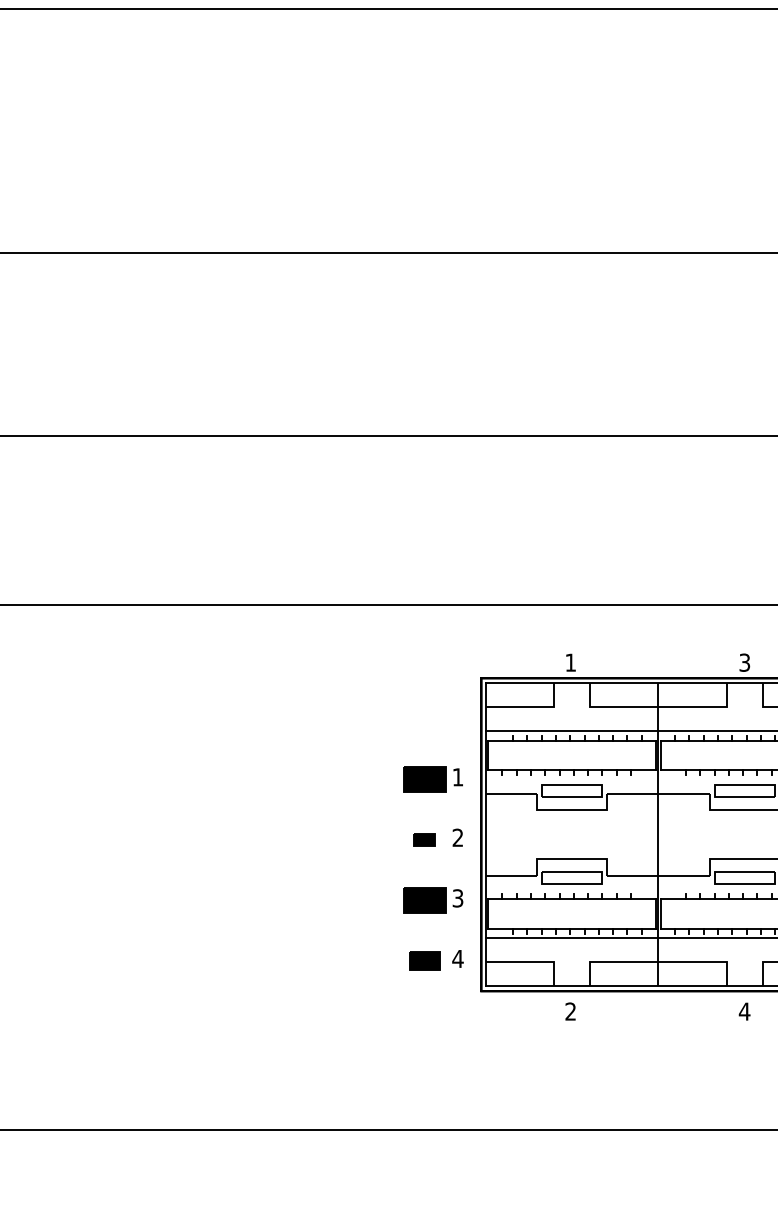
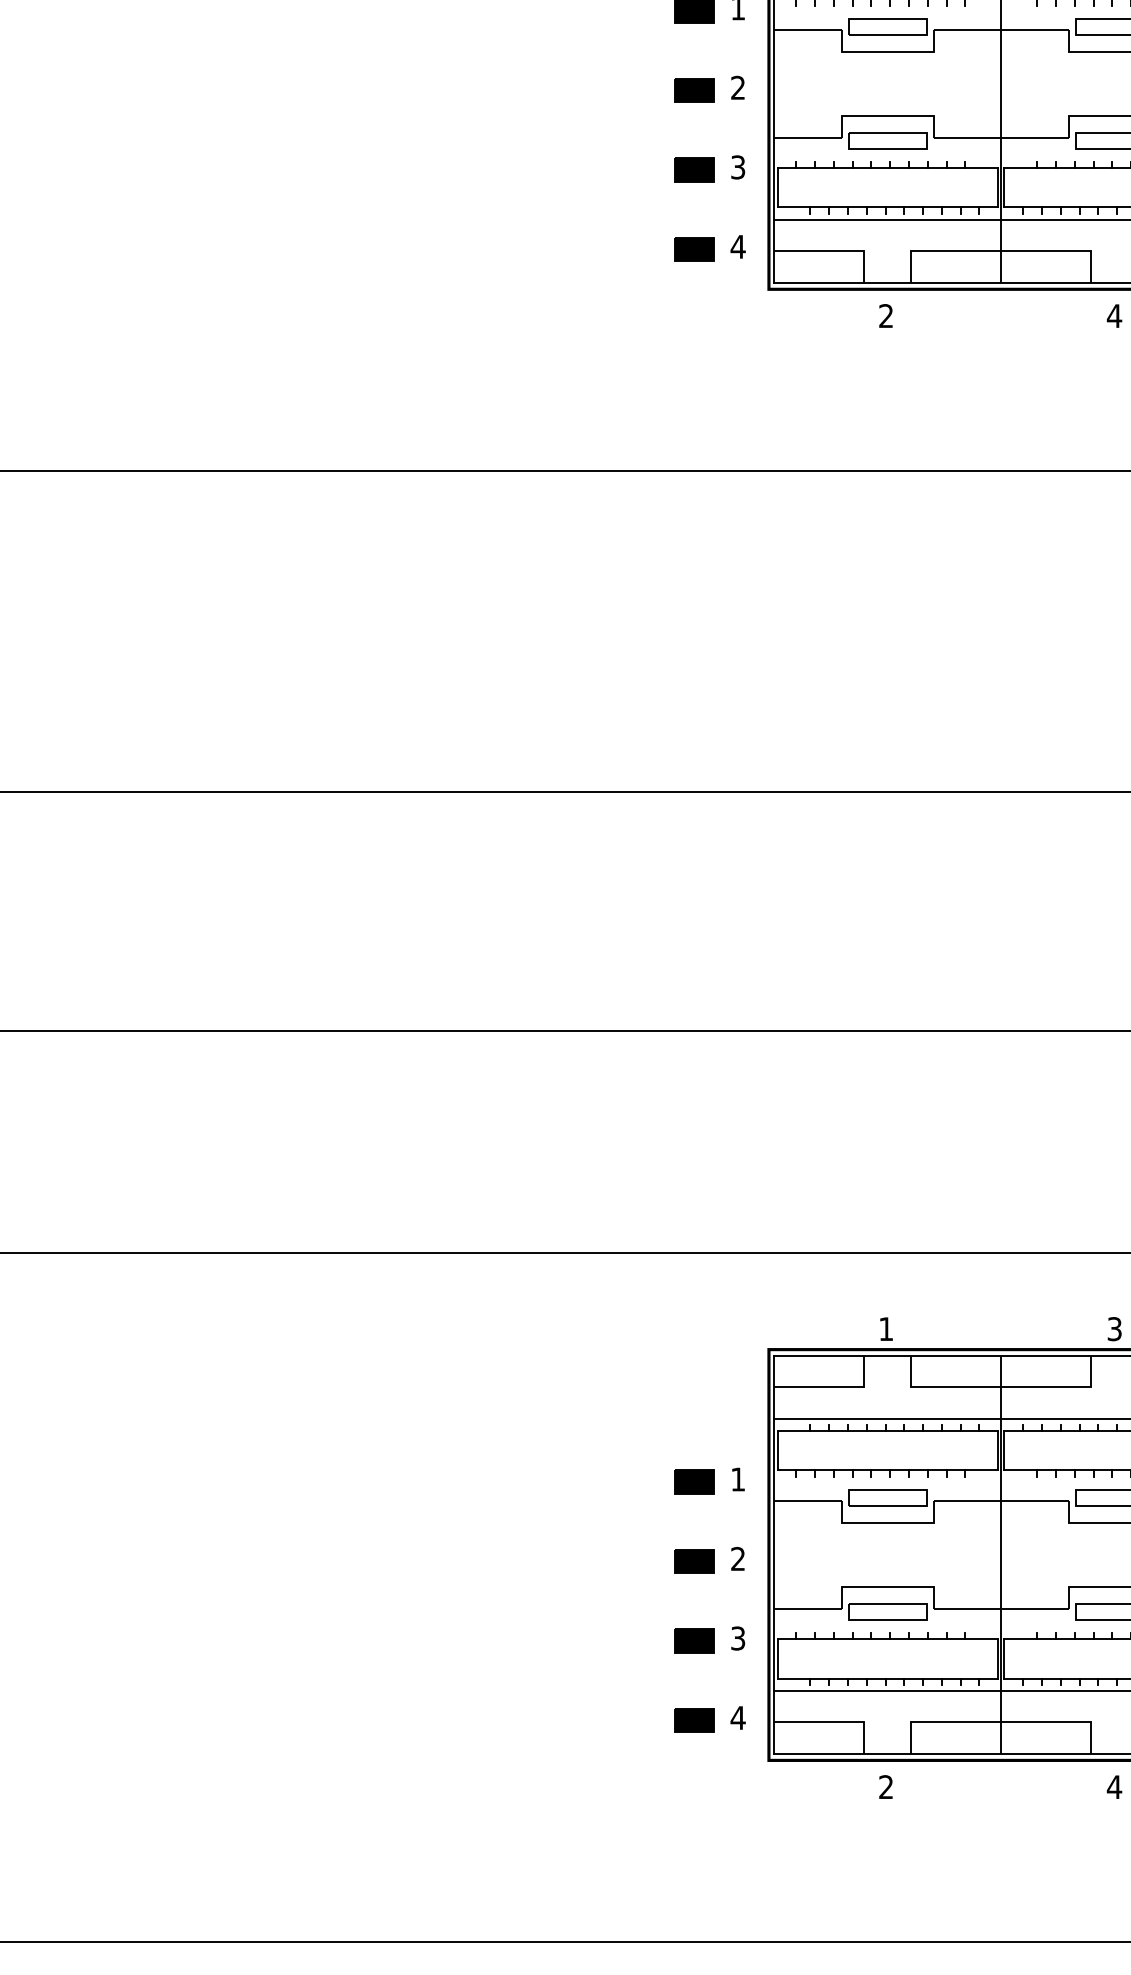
part: (424, 778) -> (694, 1481), size x0.71
part: (424, 839) -> (694, 1561), size x1.43
part: (424, 899) -> (694, 1640), size x0.71

